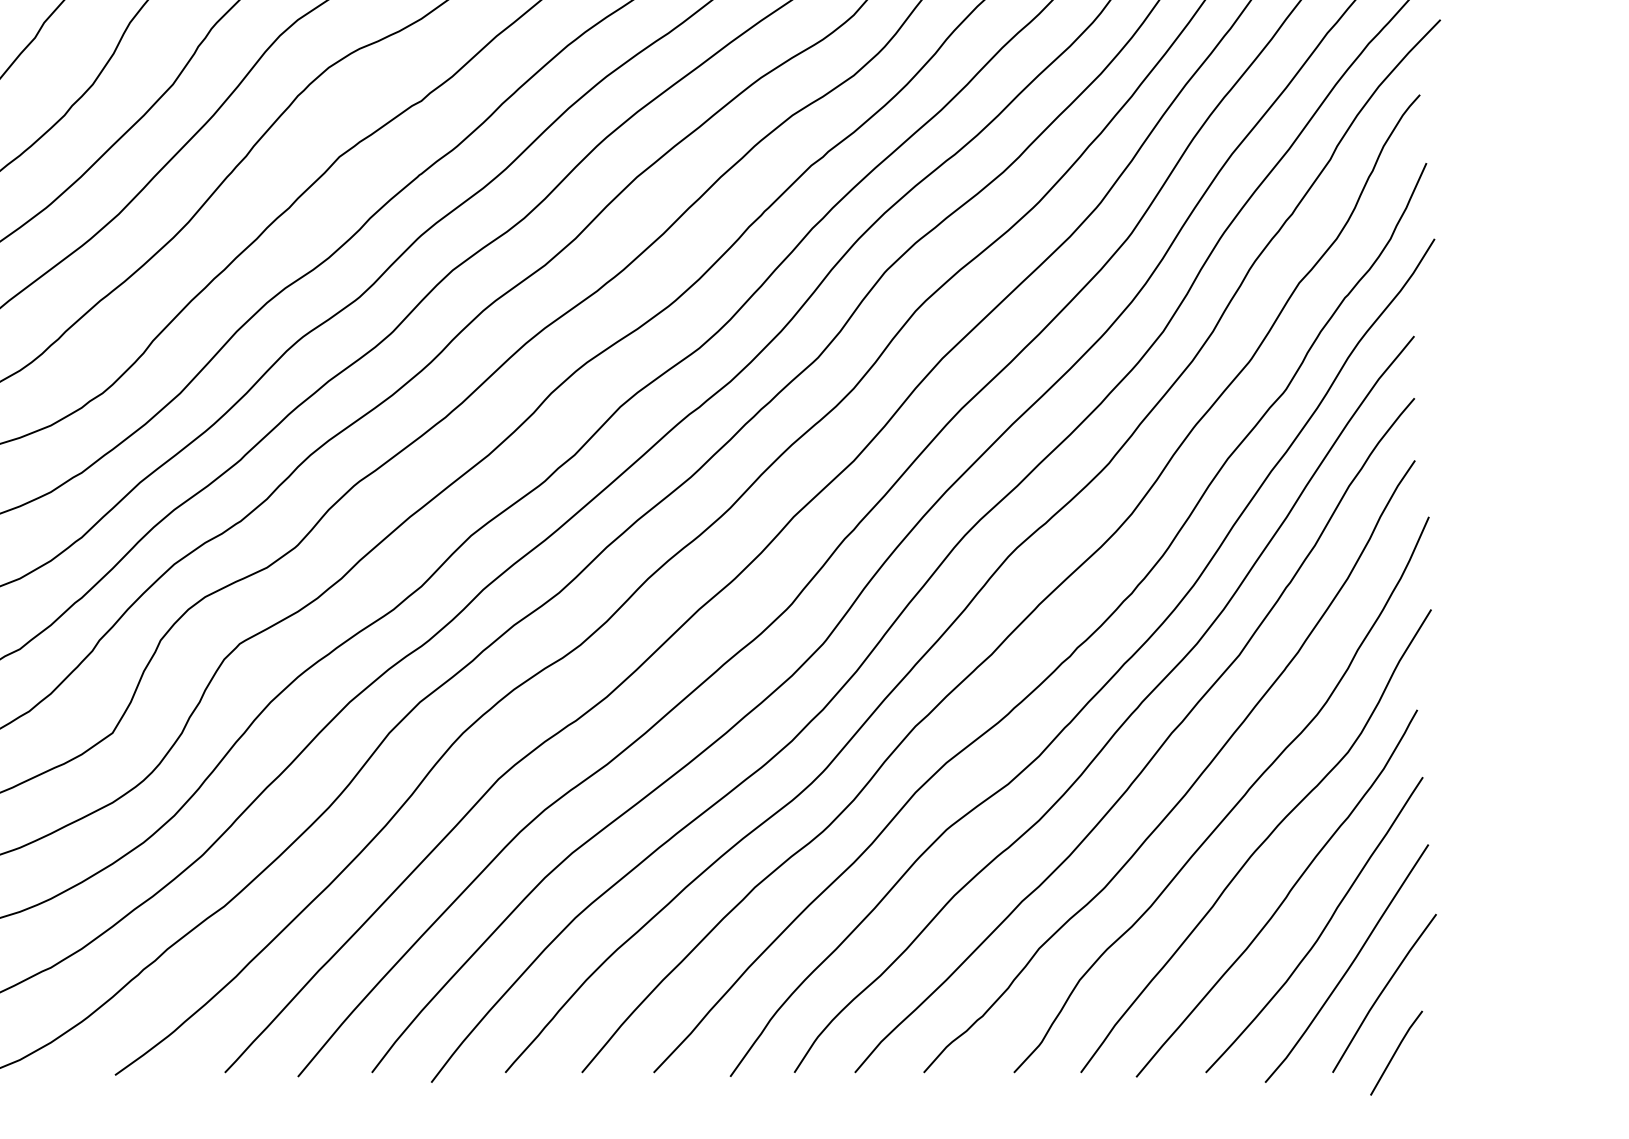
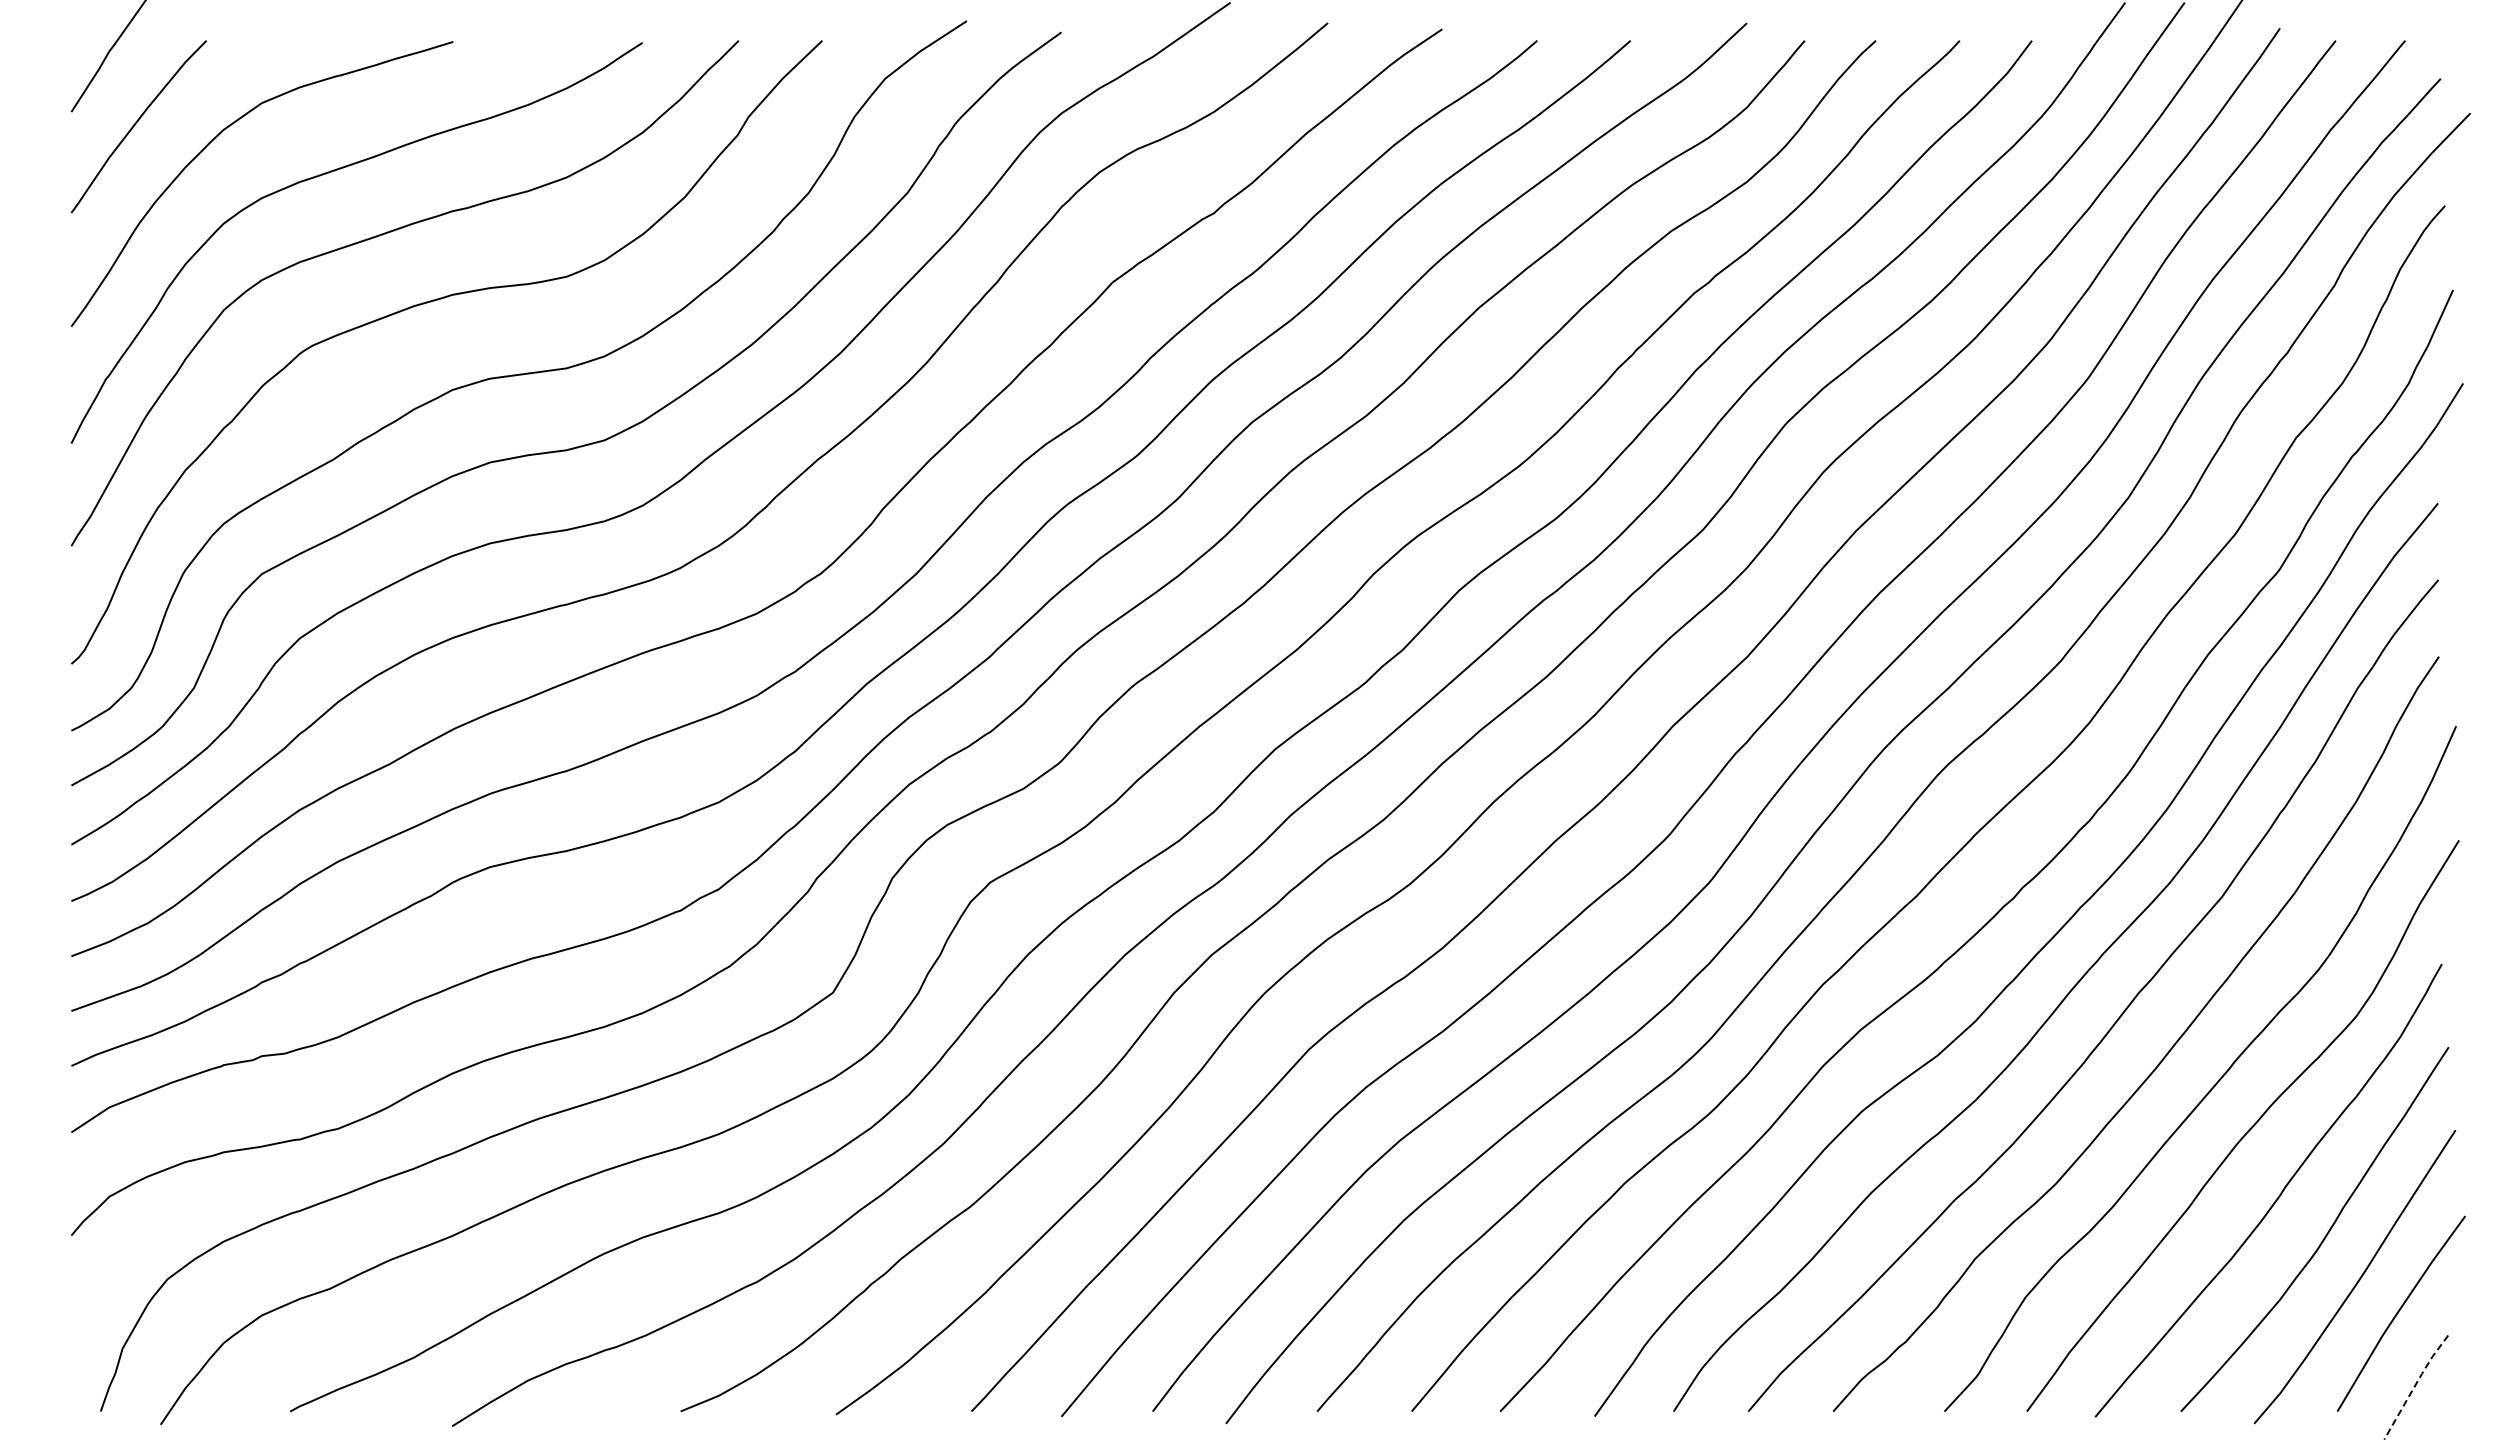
line: (1396, 1051) -> (2415, 1385), solid -> dashed

